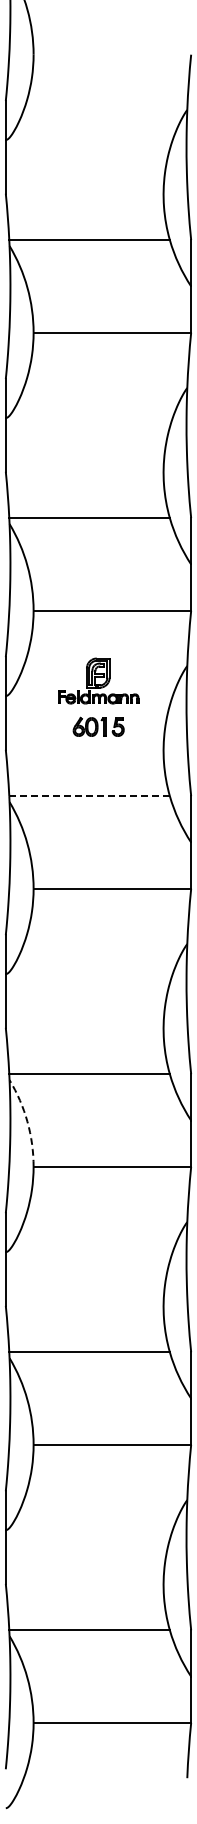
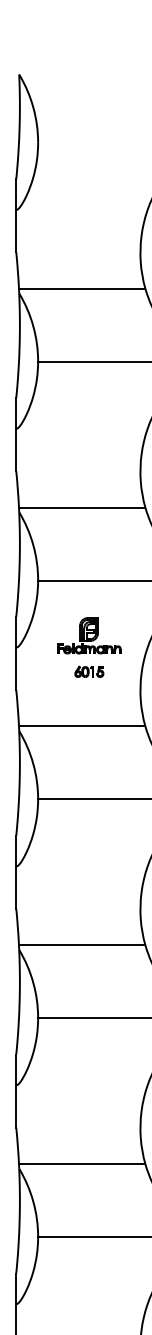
part: (98, 726) -> (89, 671), size x0.71
line: (90, 796) -> (82, 726), dashed -> solid
arc: (27, 1121) -> (33, 982), dashed -> solid

